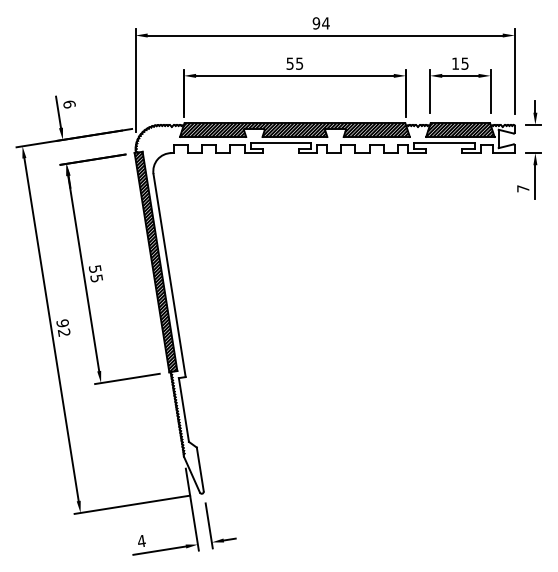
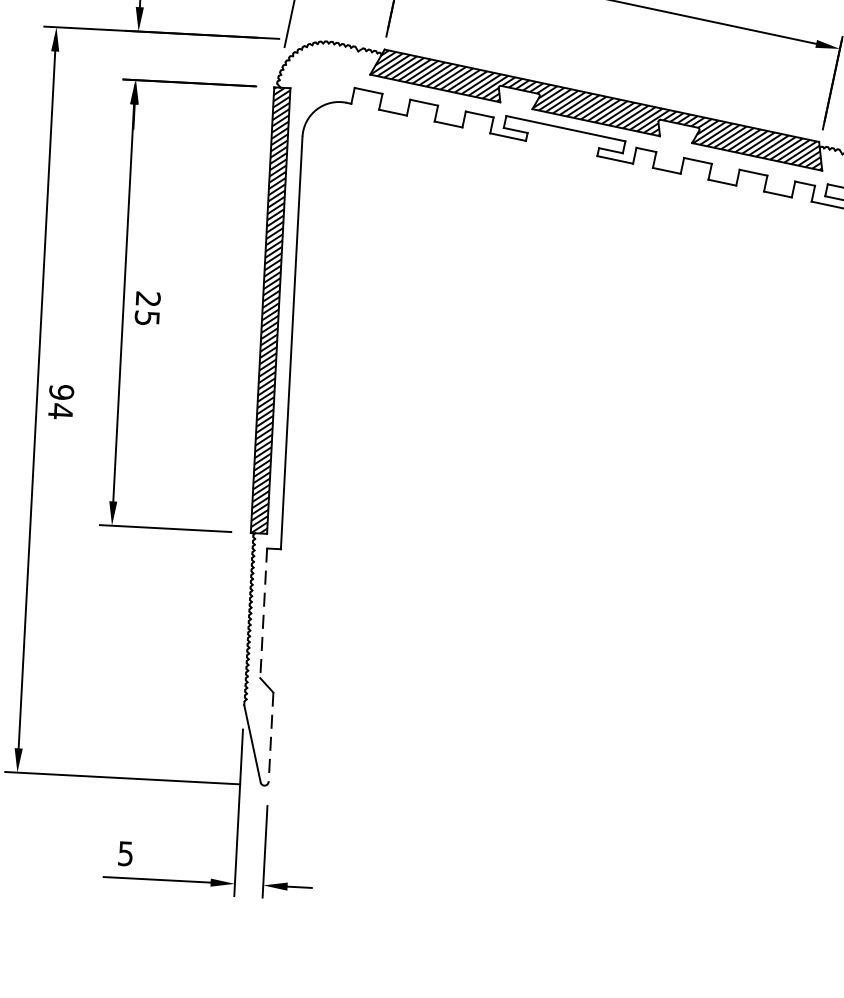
text: (94, 268) -> (146, 297), 55 -> 25
text: (63, 332) -> (59, 410), 92 -> 94
line: (184, 410) -> (264, 614), solid -> dashed
line: (200, 470) -> (271, 739), solid -> dashed
text: (141, 541) -> (125, 854), 4 -> 5

